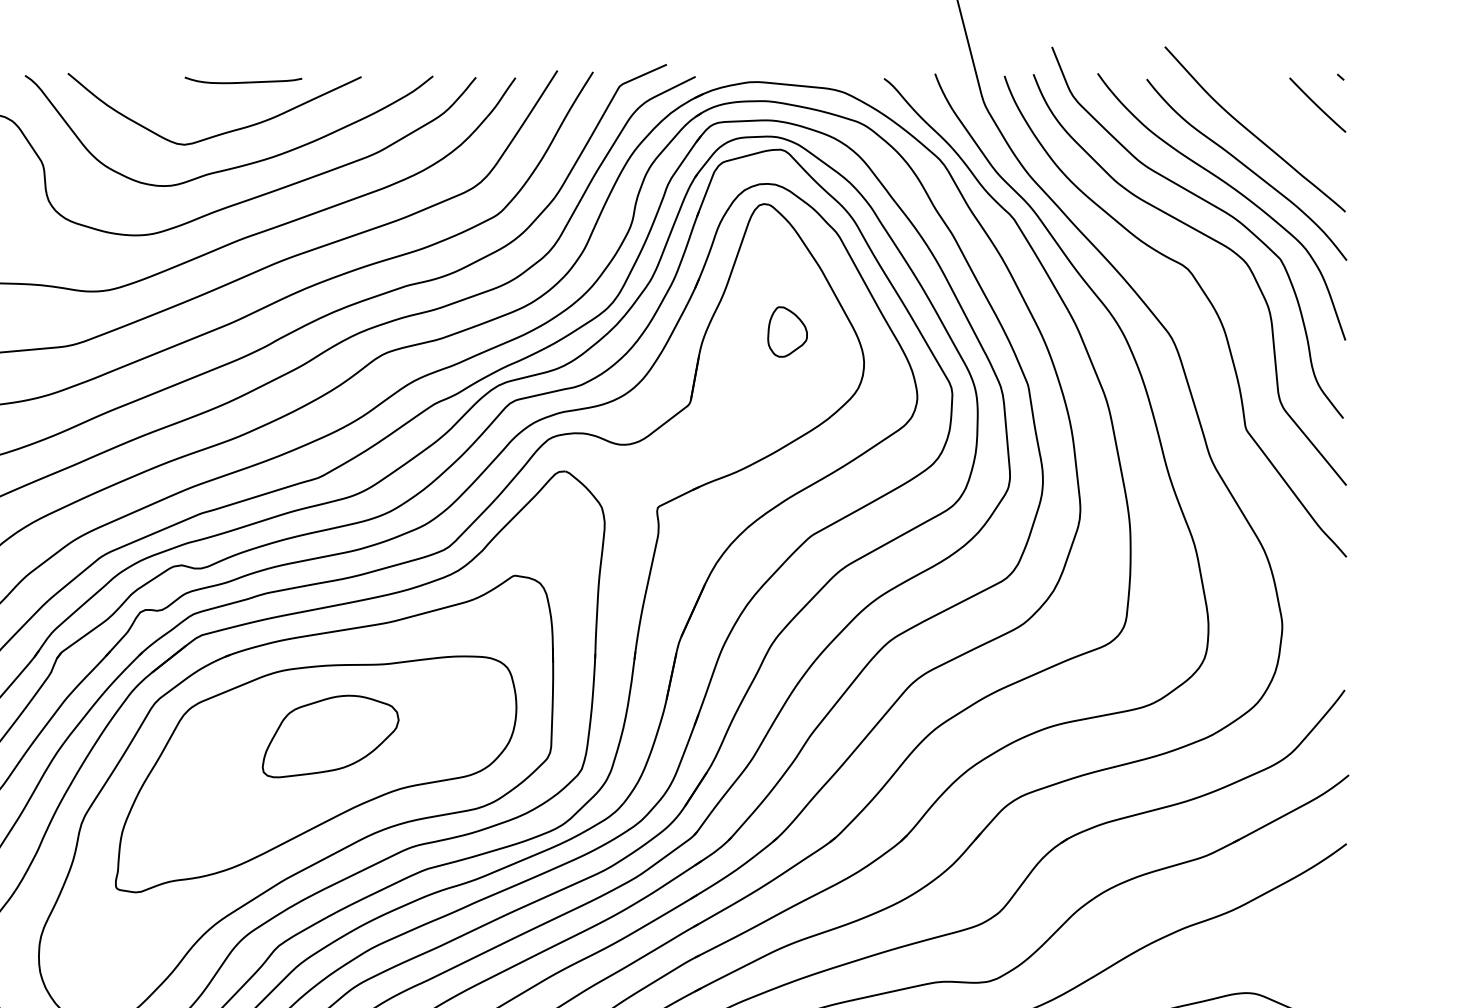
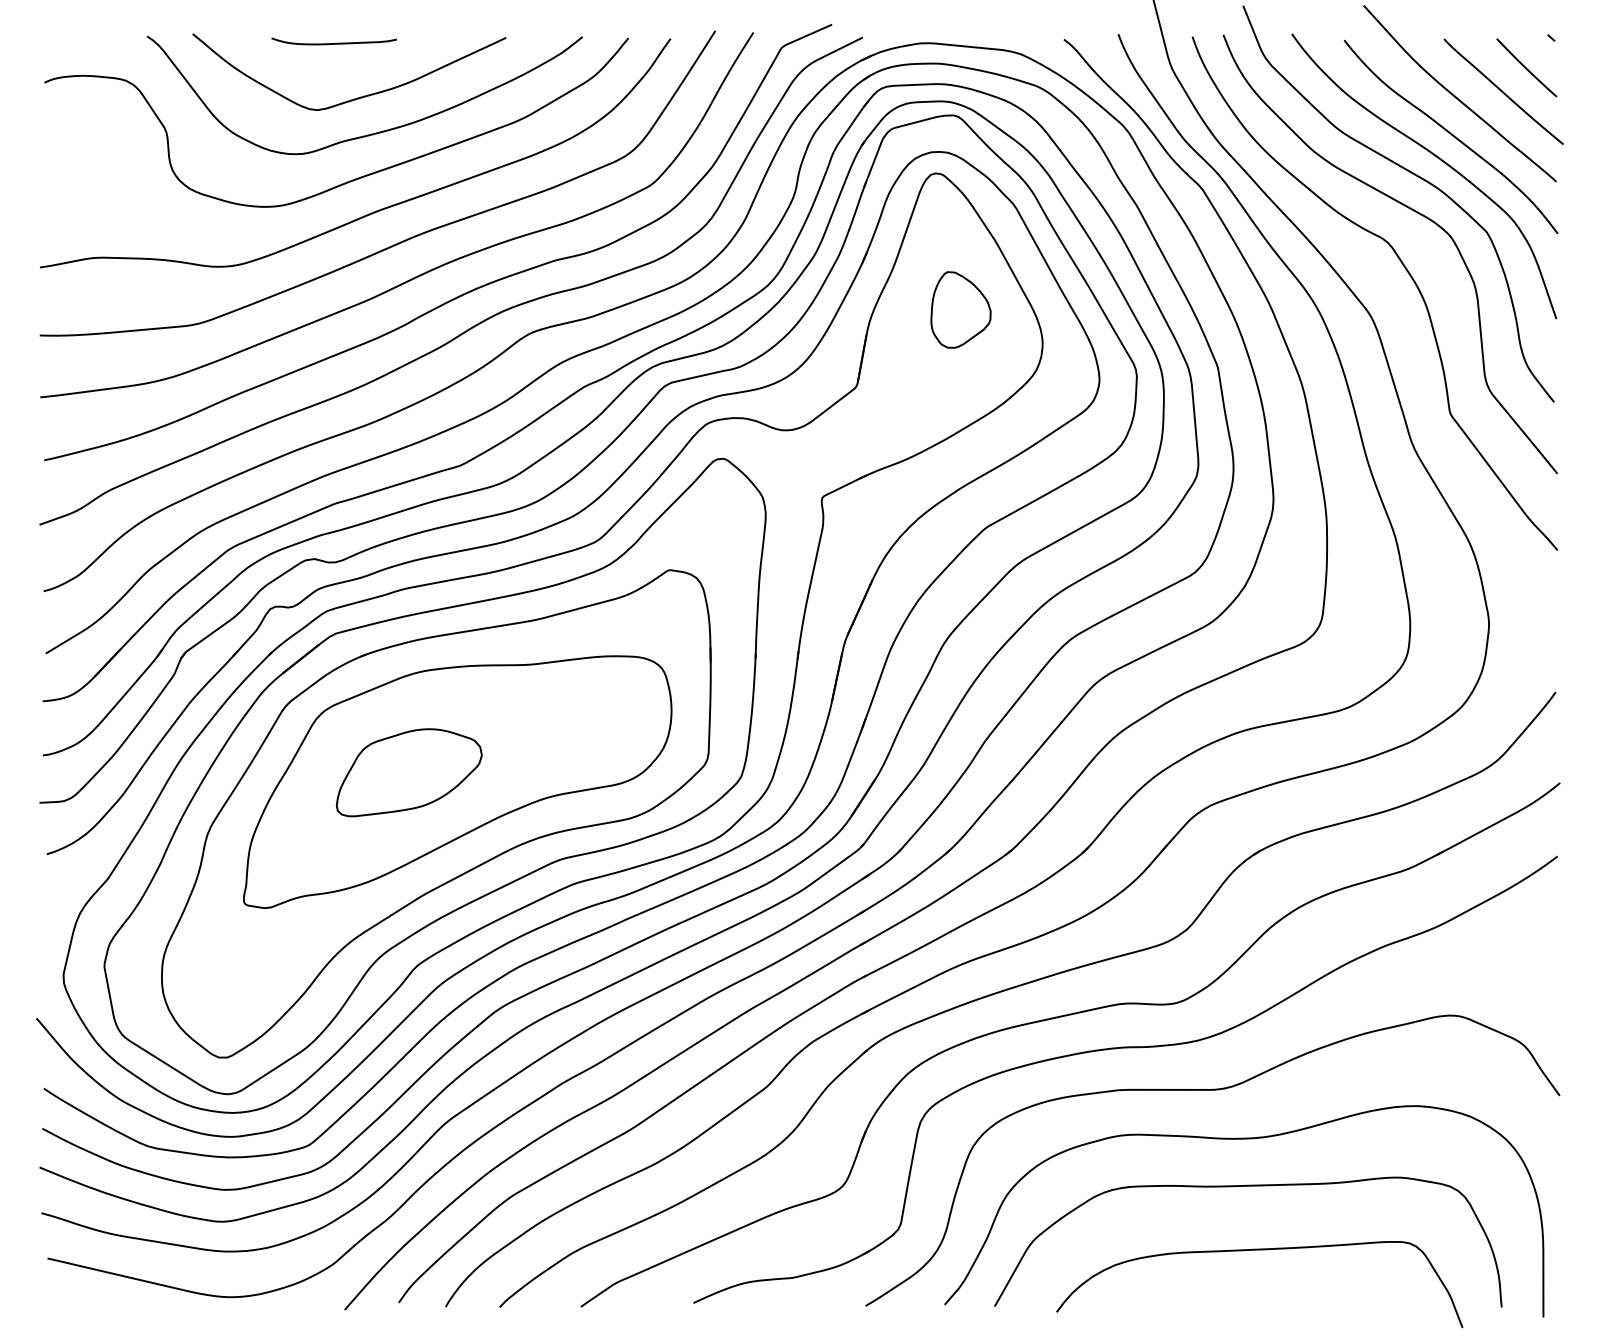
curve: (242, 82) -> (333, 43), moved
line: (1295, 127) -> (1503, 91), added
part: (787, 331) -> (960, 309), size x1.43
part: (329, 736) -> (408, 772), moved

